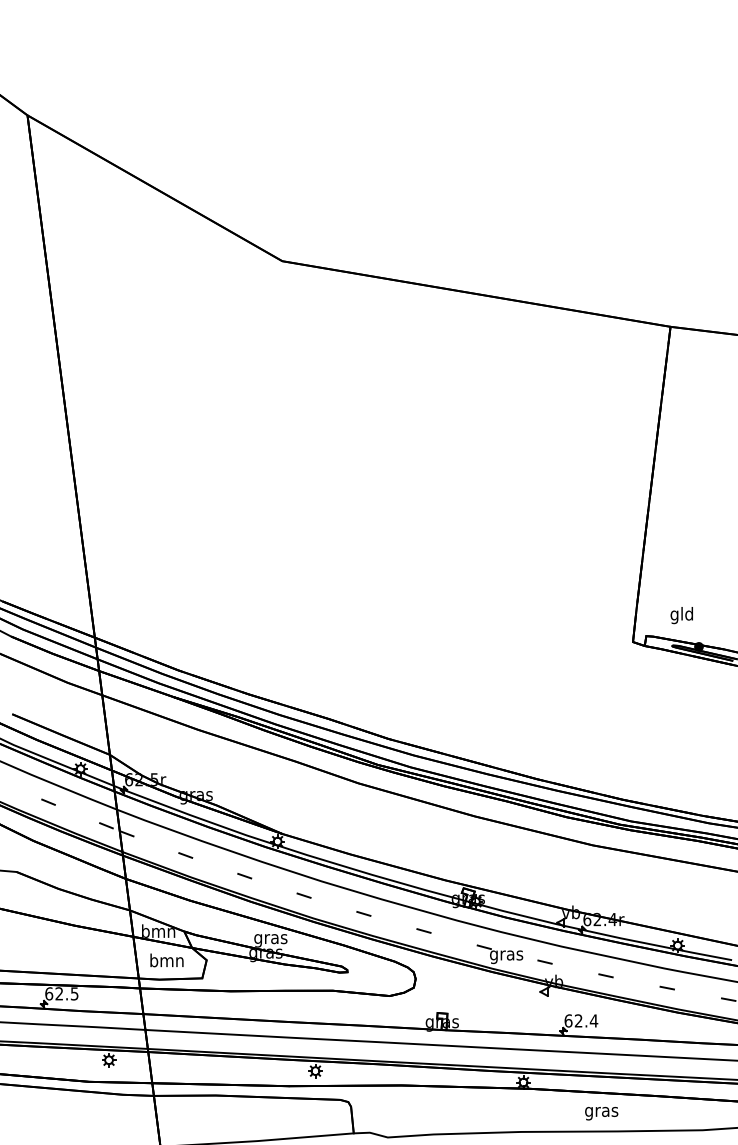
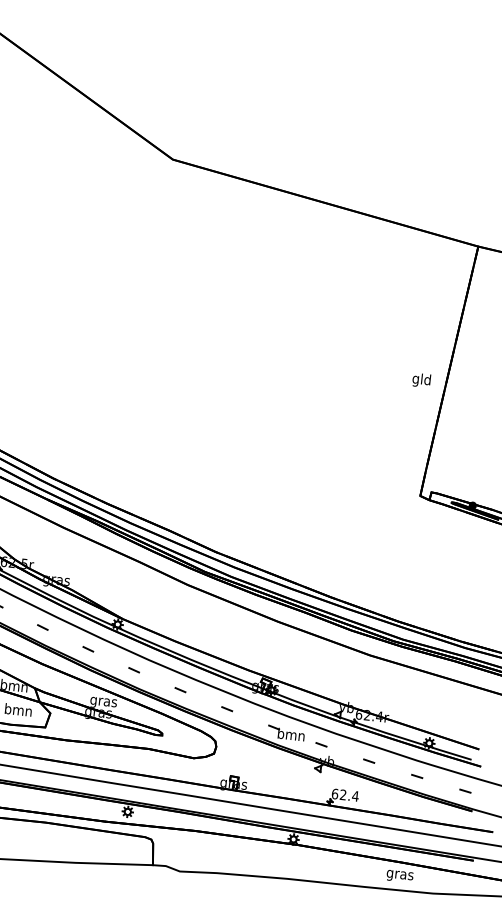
text: (681, 615) -> (421, 380), moved
text: (506, 955) -> (291, 736), gras -> bmn
text: (601, 1113) -> (399, 876), moved

